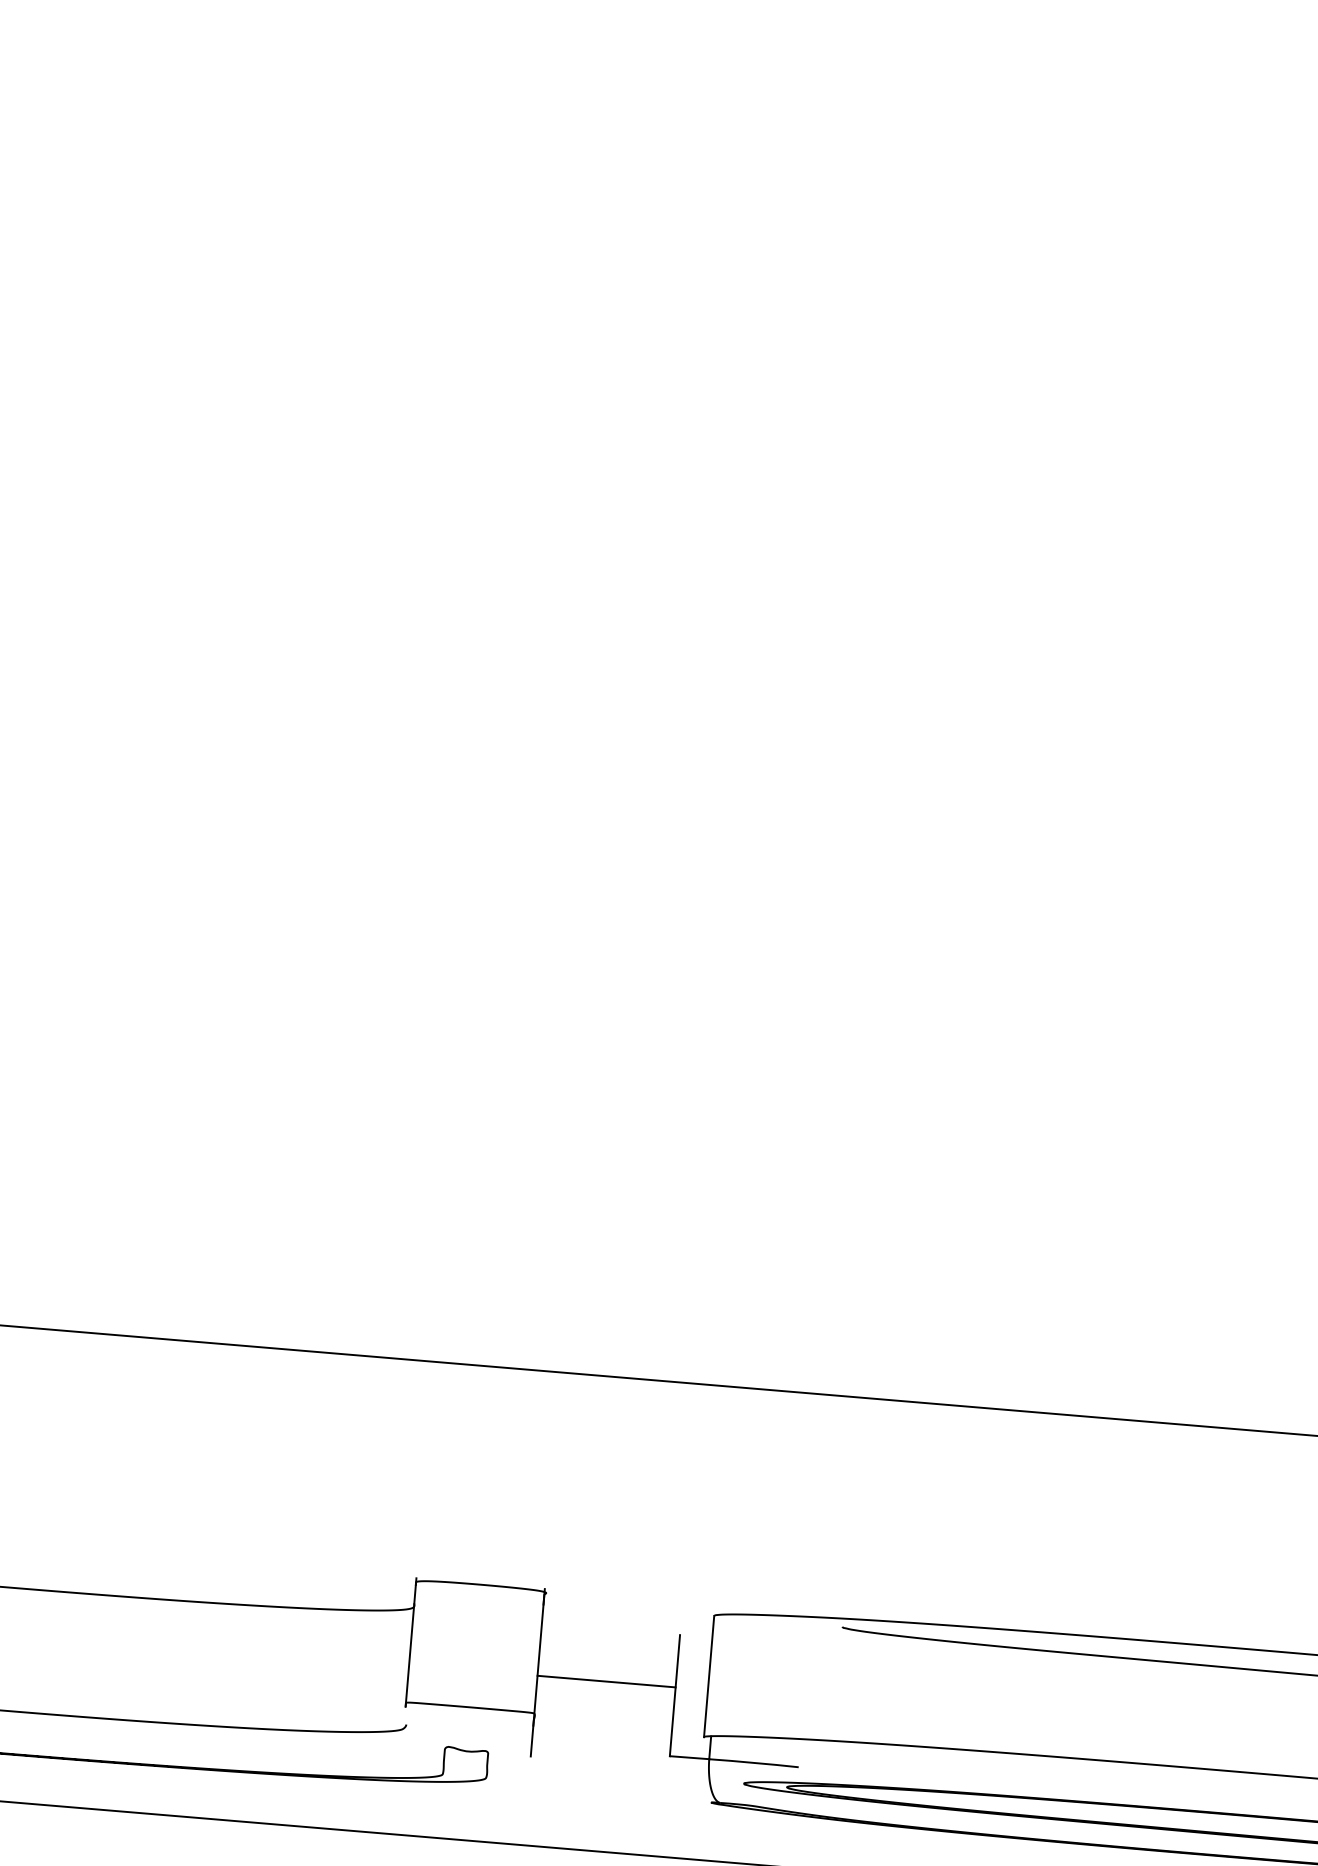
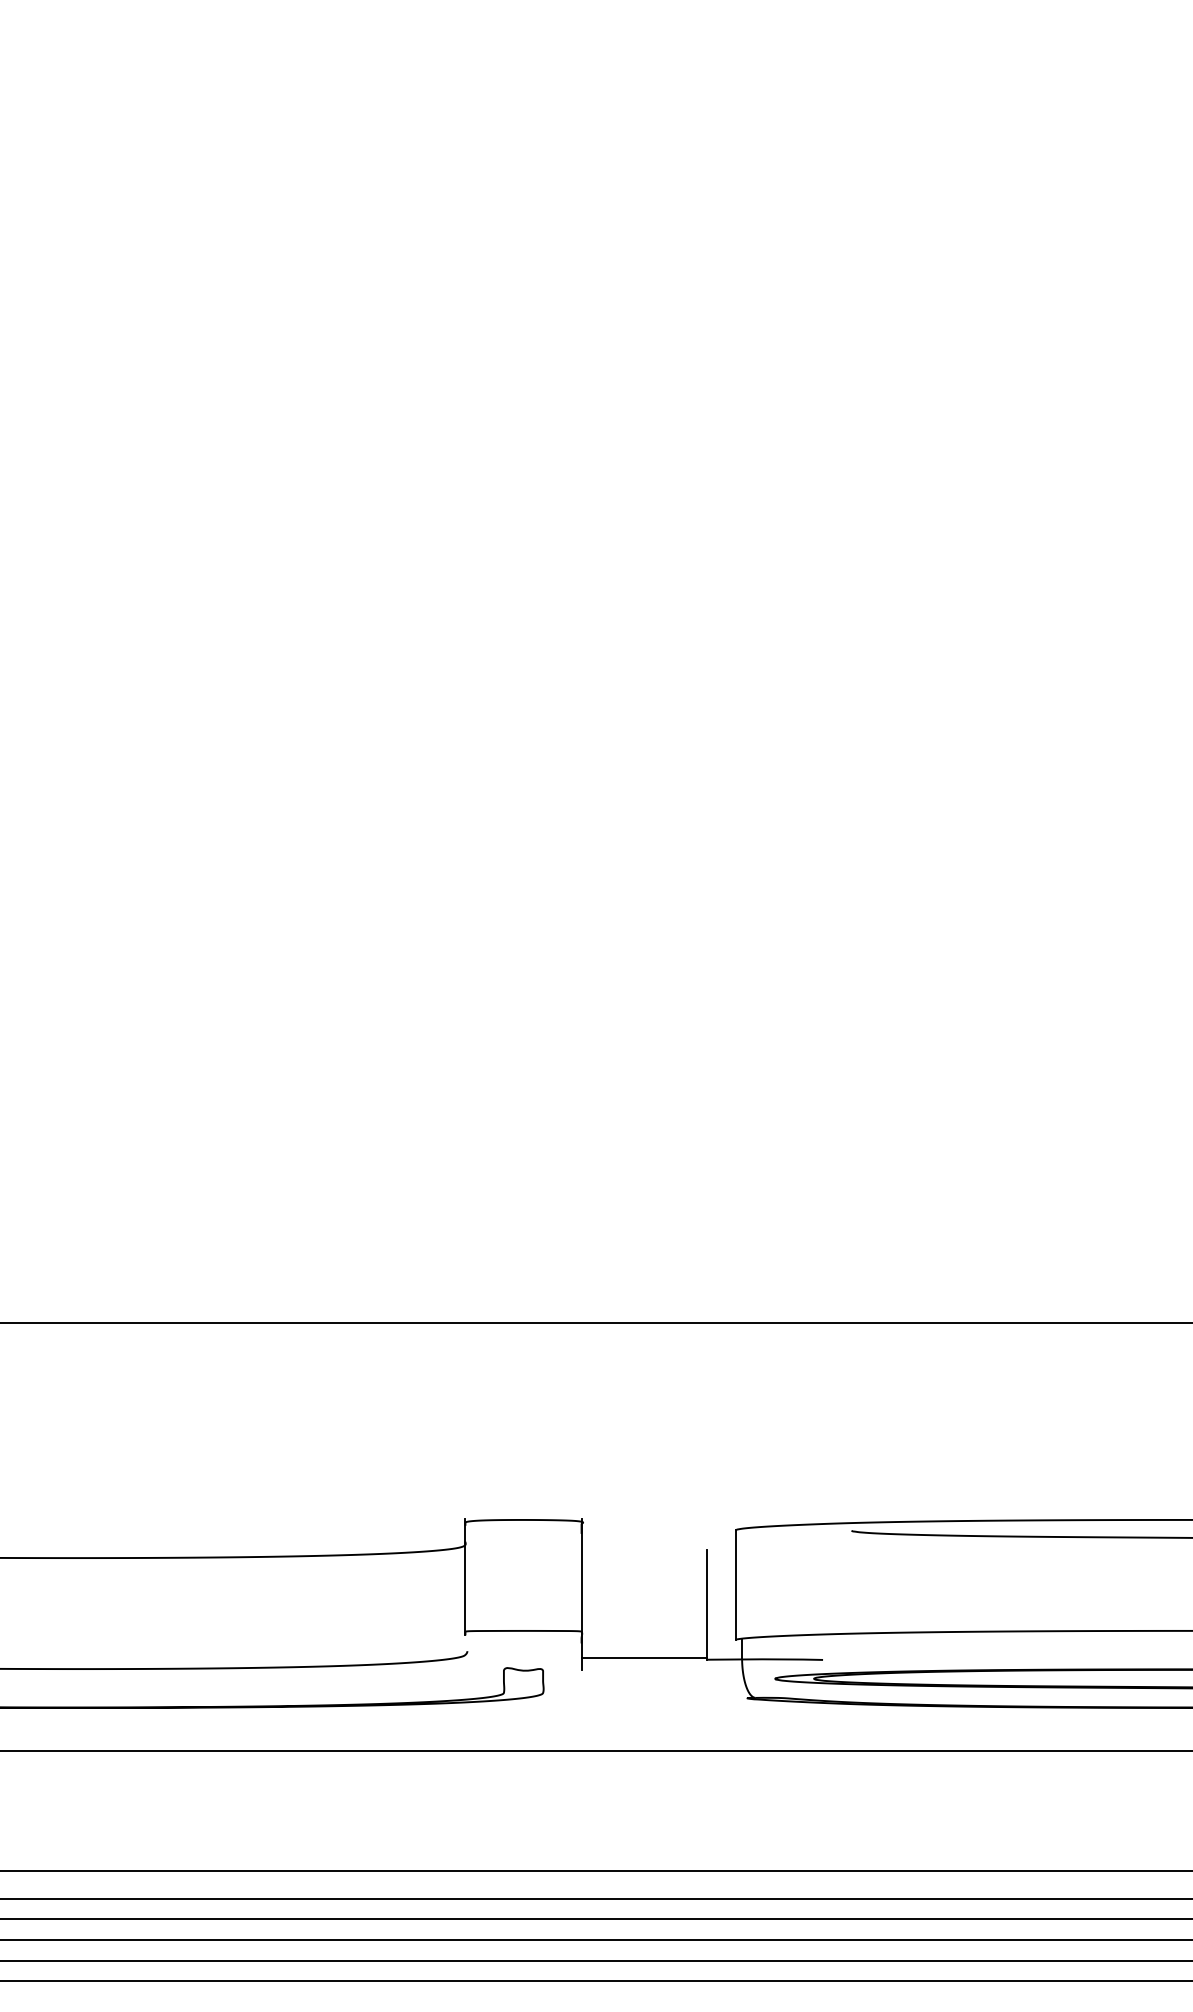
line: (605, 1681) -> (643, 1658), moved

